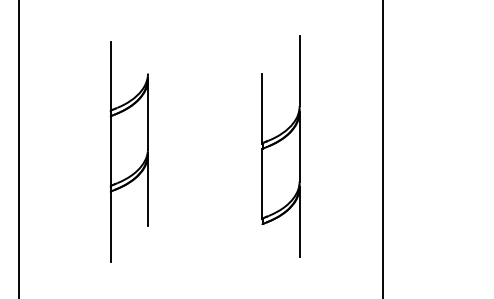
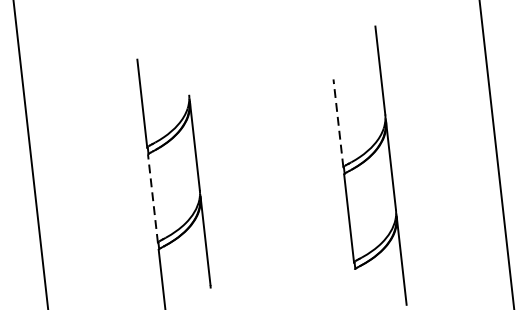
line: (262, 109) -> (338, 124), solid -> dashed
line: (110, 151) -> (152, 198), solid -> dashed

